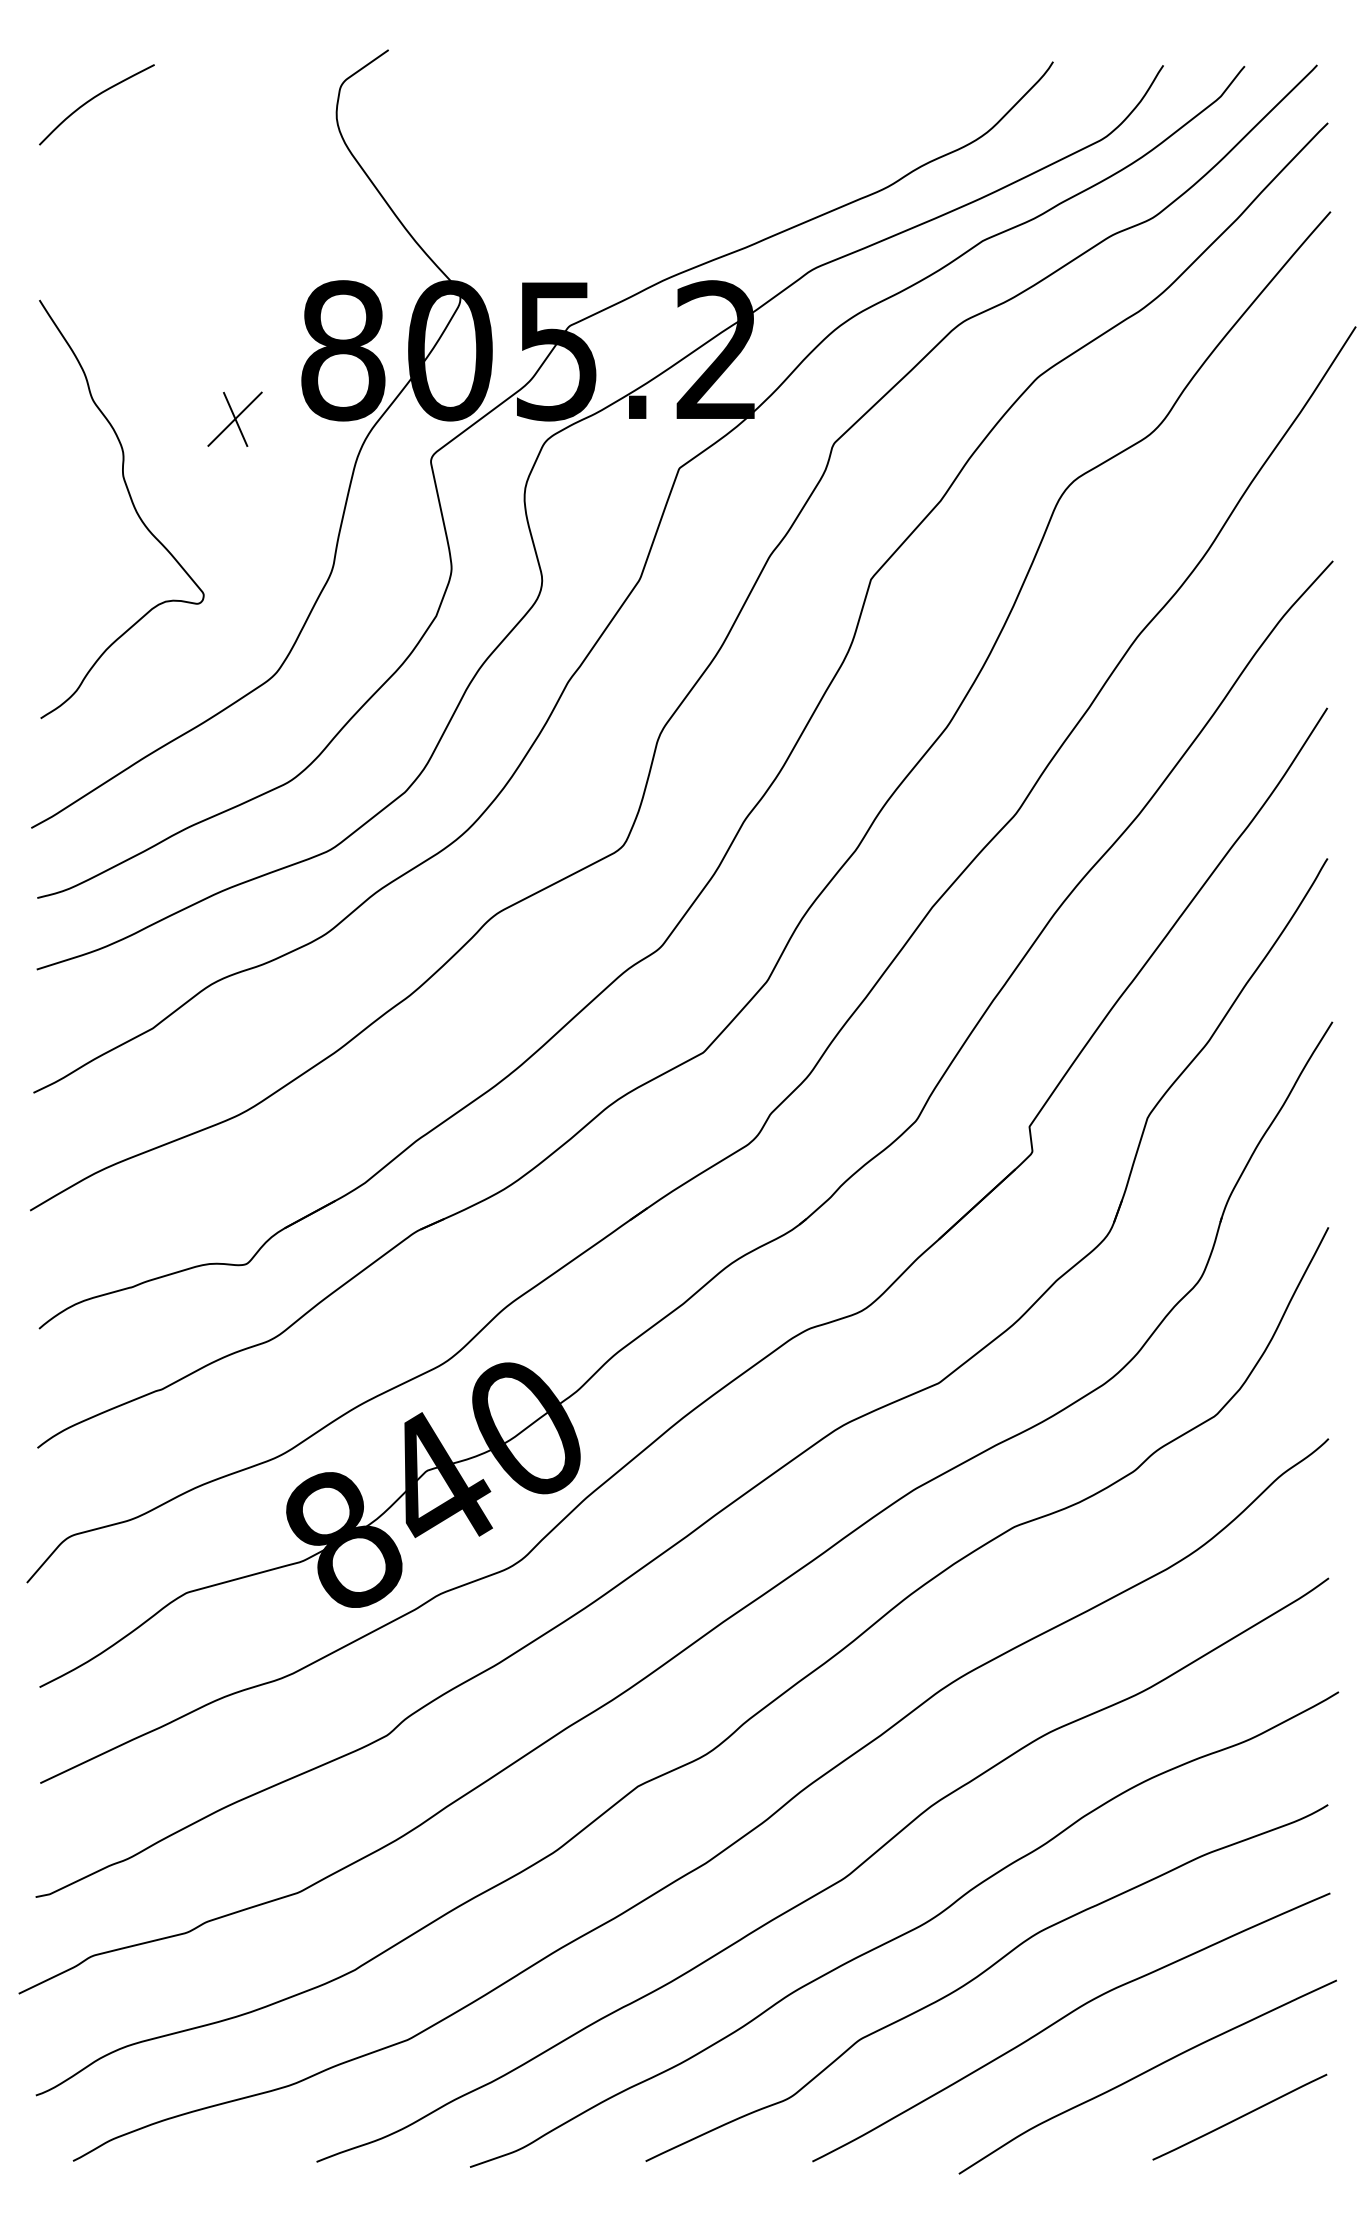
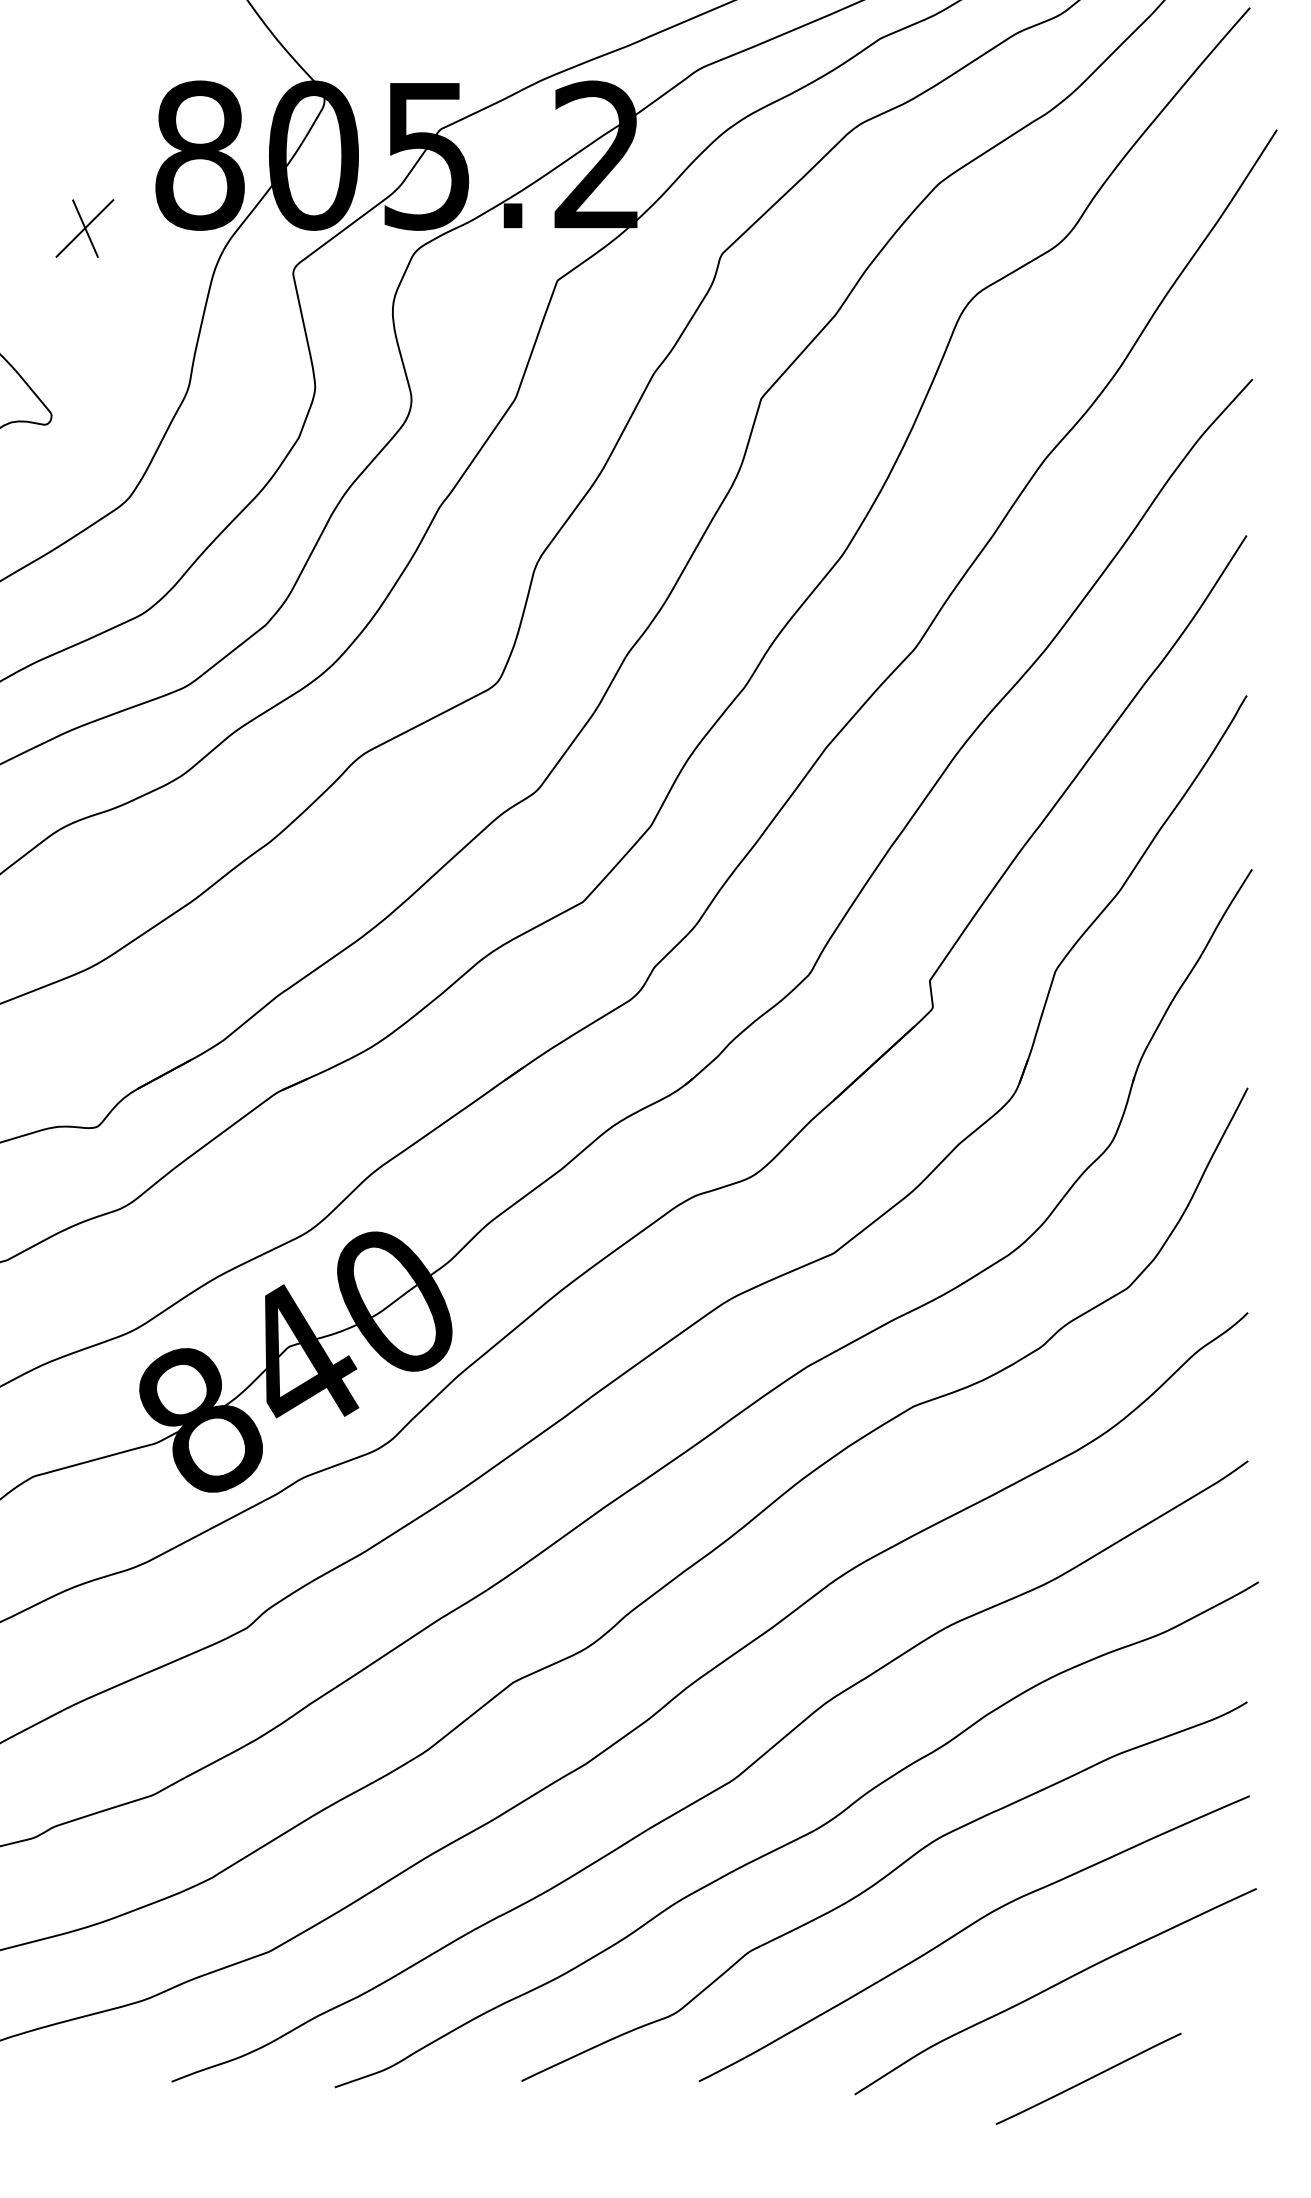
line: (1239, 2116) -> (1088, 2078), moved

